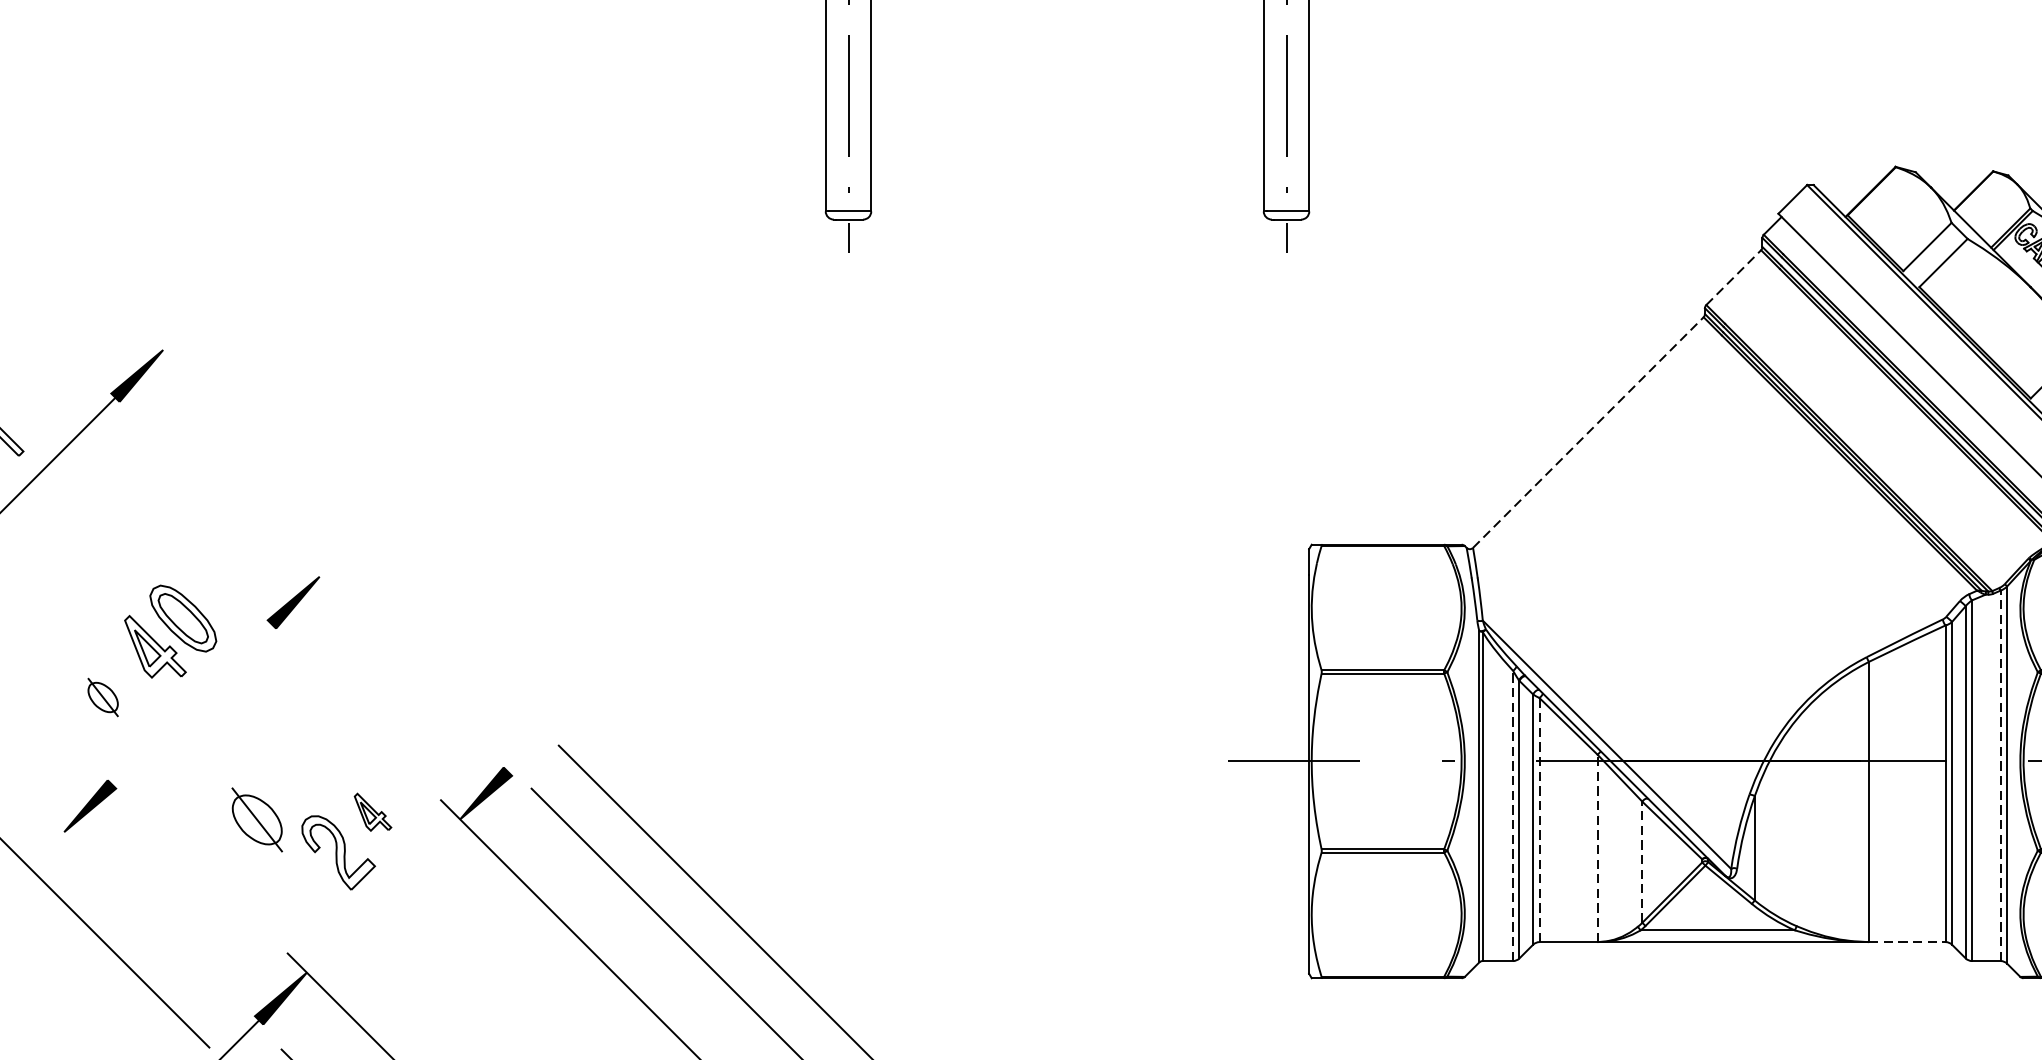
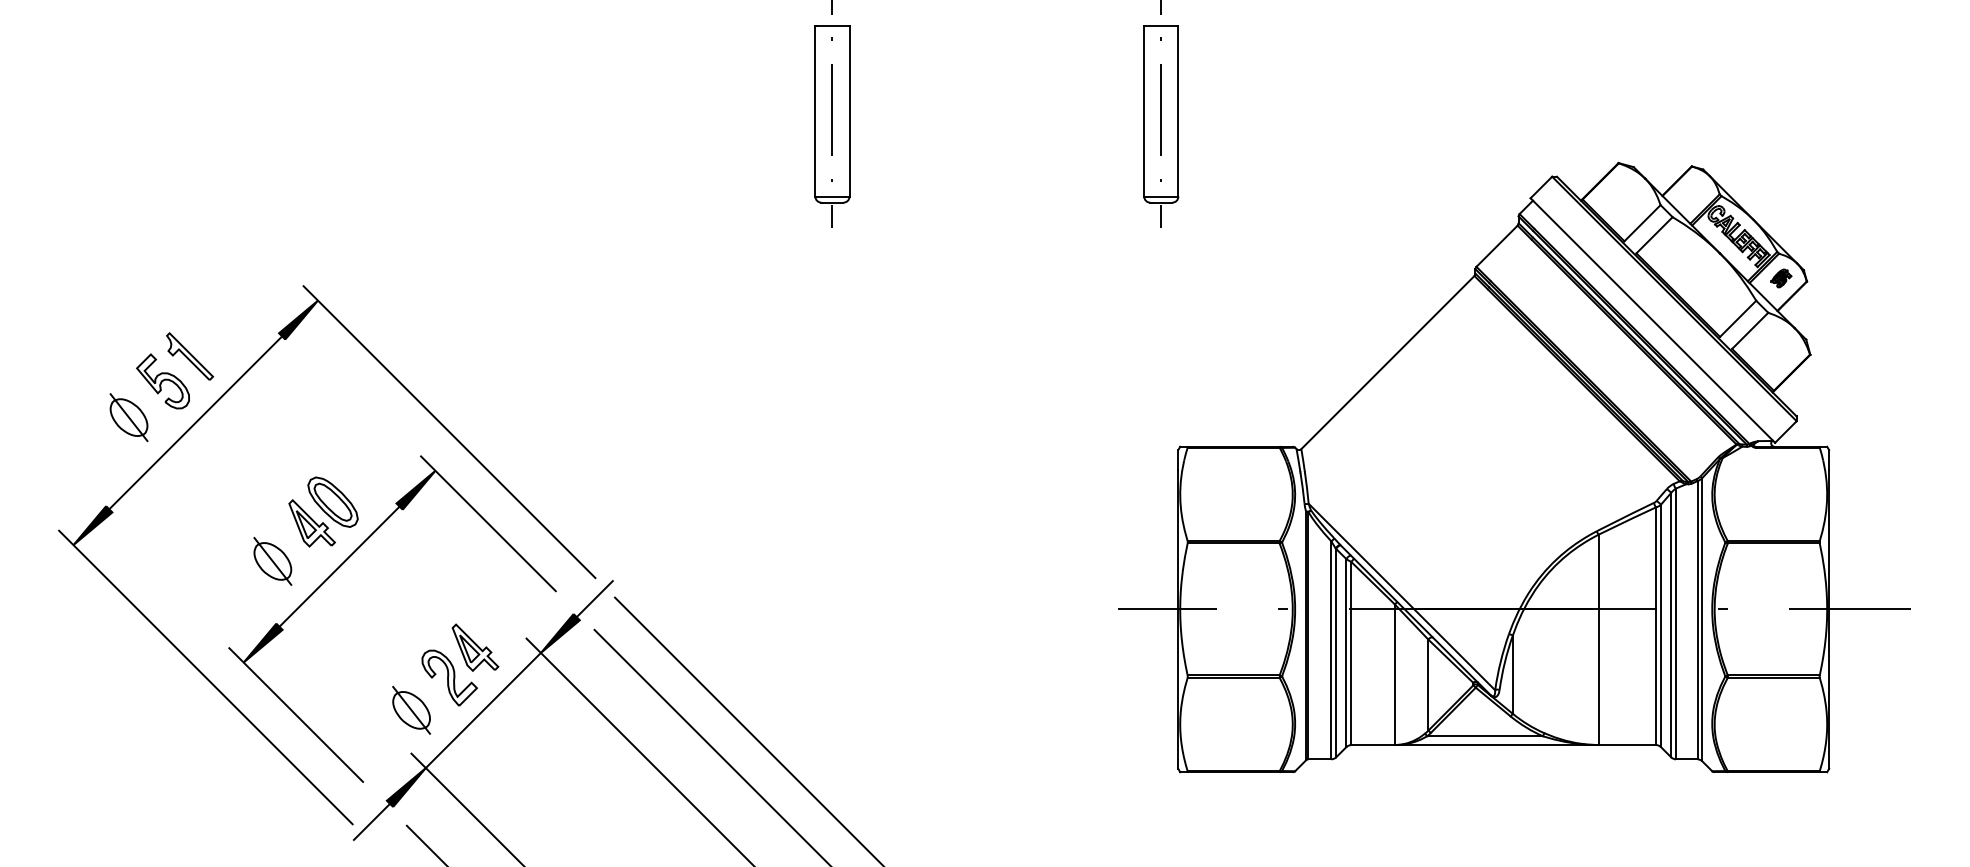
line: (1734, 276) -> (1497, 245), dashed -> solid
line: (1589, 432) -> (1388, 362), dashed -> solid
line: (338, 525) -> (449, 432), added
line: (390, 646) -> (488, 523), added
part: (102, 697) -> (272, 561), size x1.67
line: (191, 704) -> (339, 566), added
line: (531, 748) -> (594, 599), added
line: (2000, 774) -> (1697, 619), dashed -> solid
part: (373, 812) -> (475, 647), size x1.67
line: (1513, 816) -> (1331, 650), dashed -> solid
part: (257, 818) -> (411, 709), moved
line: (1539, 820) -> (1351, 653), dashed -> solid
line: (1597, 848) -> (1394, 674), dashed -> solid
line: (1642, 861) -> (1428, 684), dashed -> solid
line: (382, 896) -> (482, 710), added
line: (134, 901) -> (296, 714), added
line: (1907, 942) -> (1627, 745), dashed -> solid

